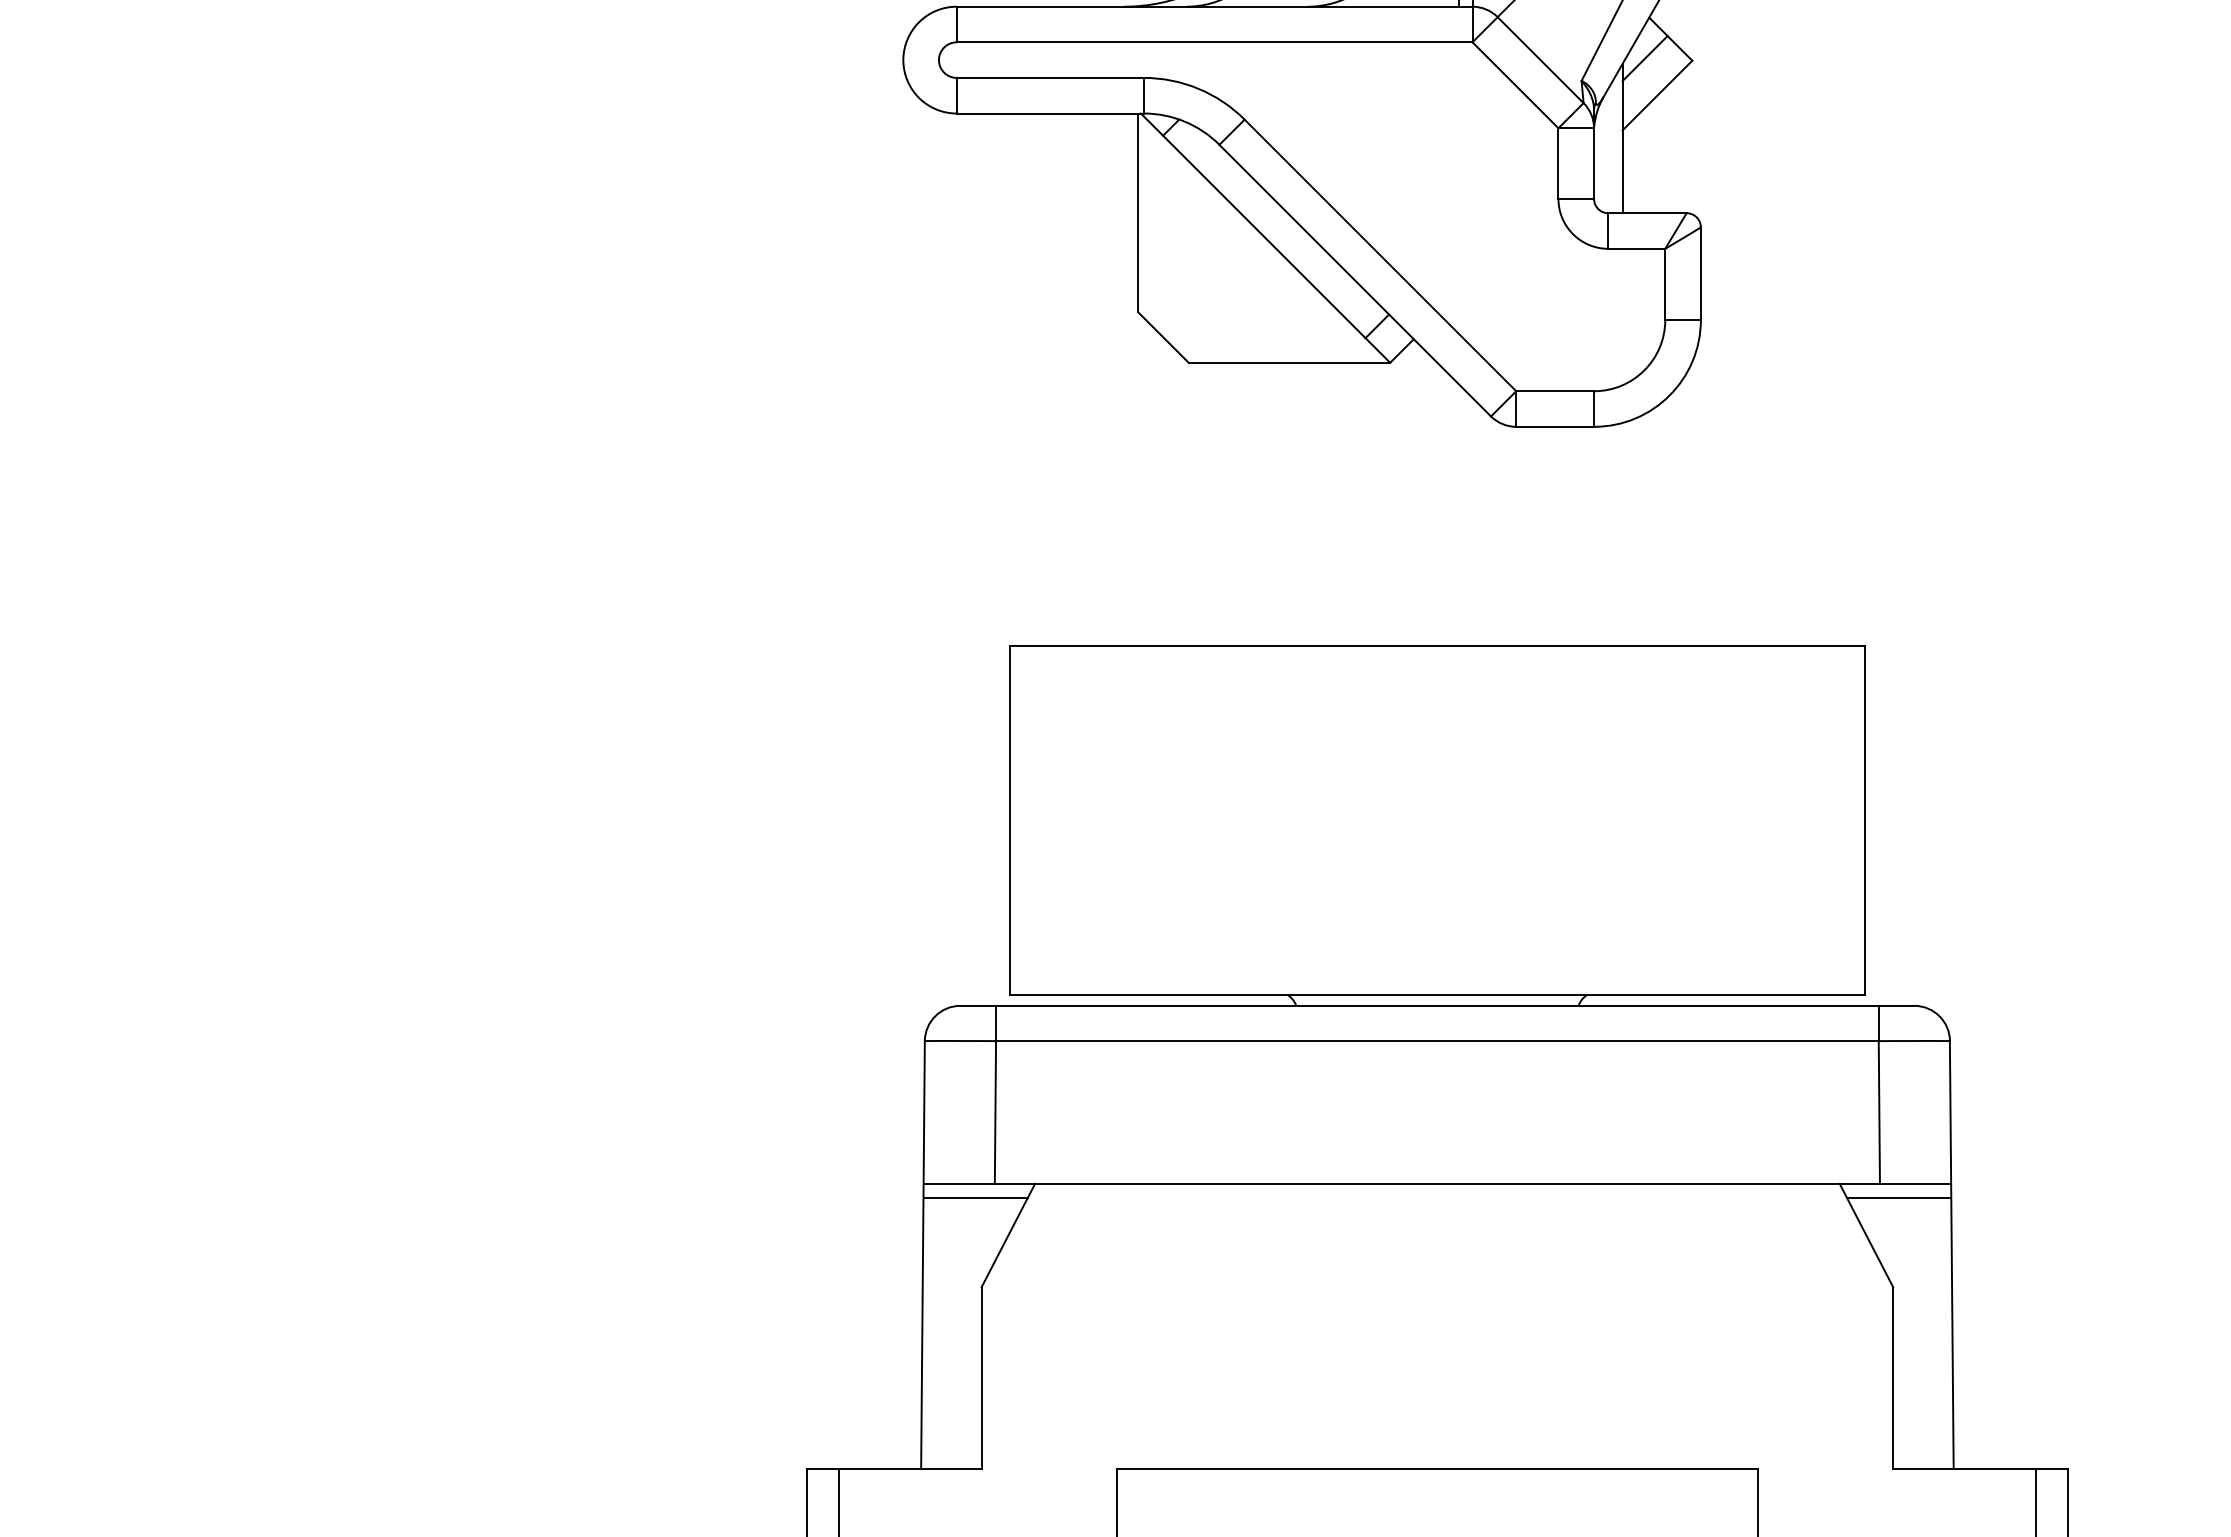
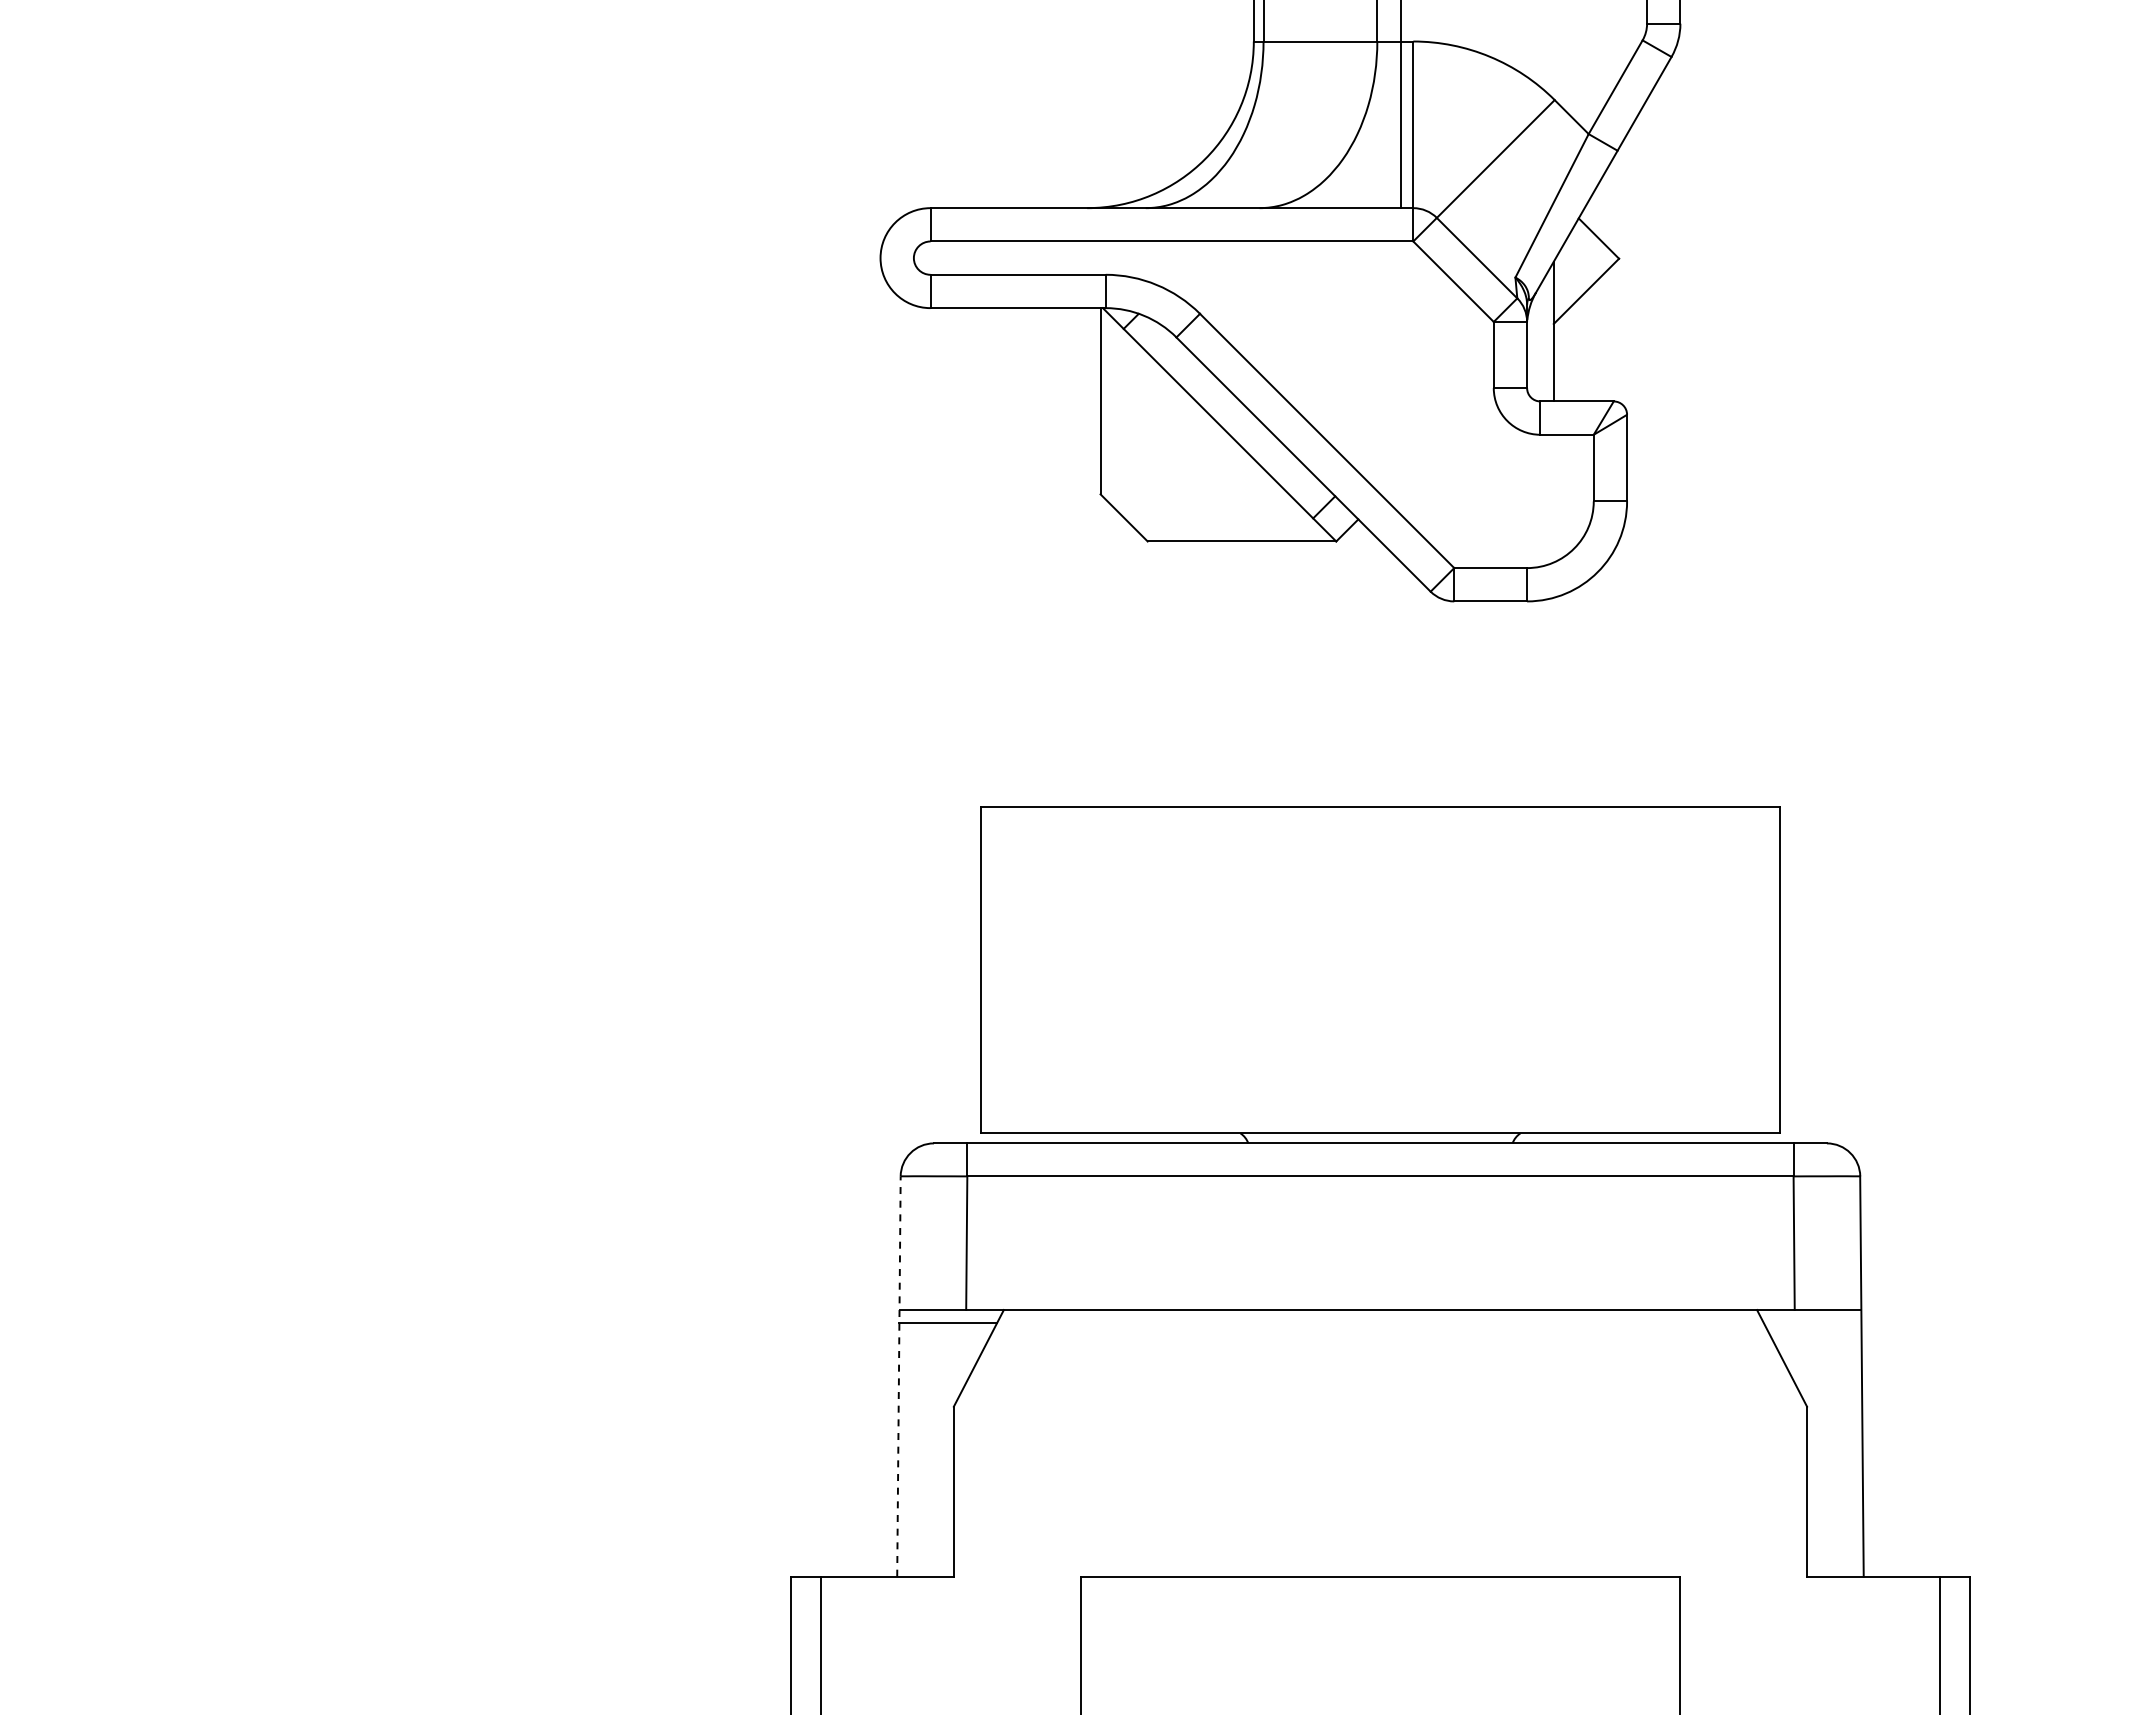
line: (1644, 58) -> (1574, 256), removed
line: (1898, 1198) -> (1812, 1323), removed
line: (922, 1254) -> (898, 1376), solid -> dashed

